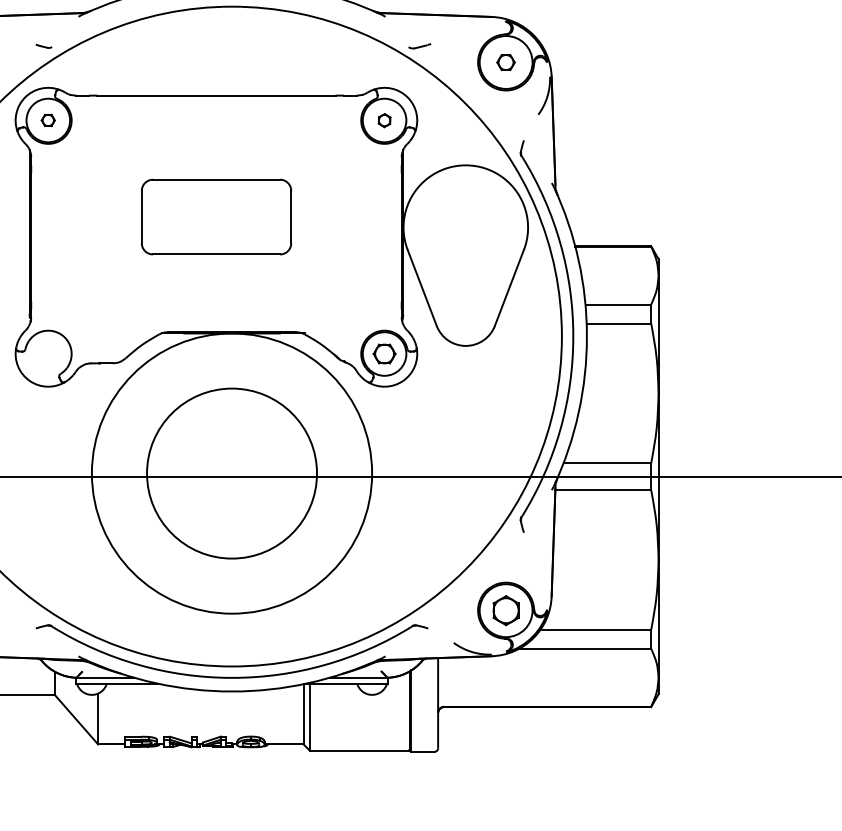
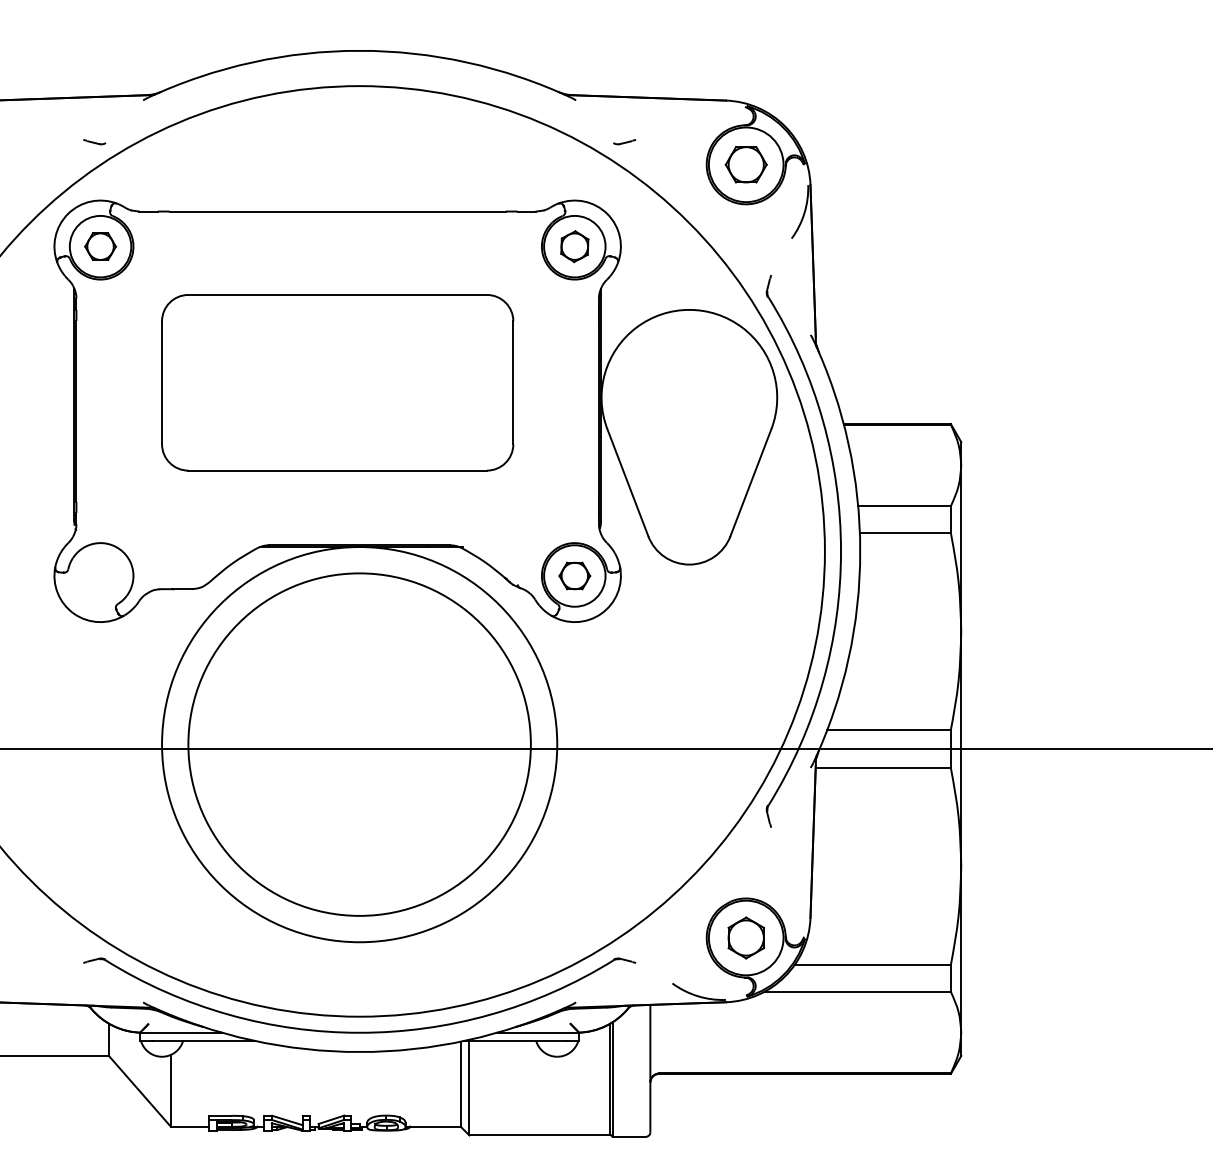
part: (419, 46) -> (624, 142), size x0.71
part: (505, 62) -> (745, 164), size x1.67
part: (48, 120) -> (100, 246), size x1.67
part: (384, 120) -> (574, 246), size x1.67
part: (216, 216) -> (337, 382), size x1.67
circle: (231, 473) -> (359, 744), size x1.43

